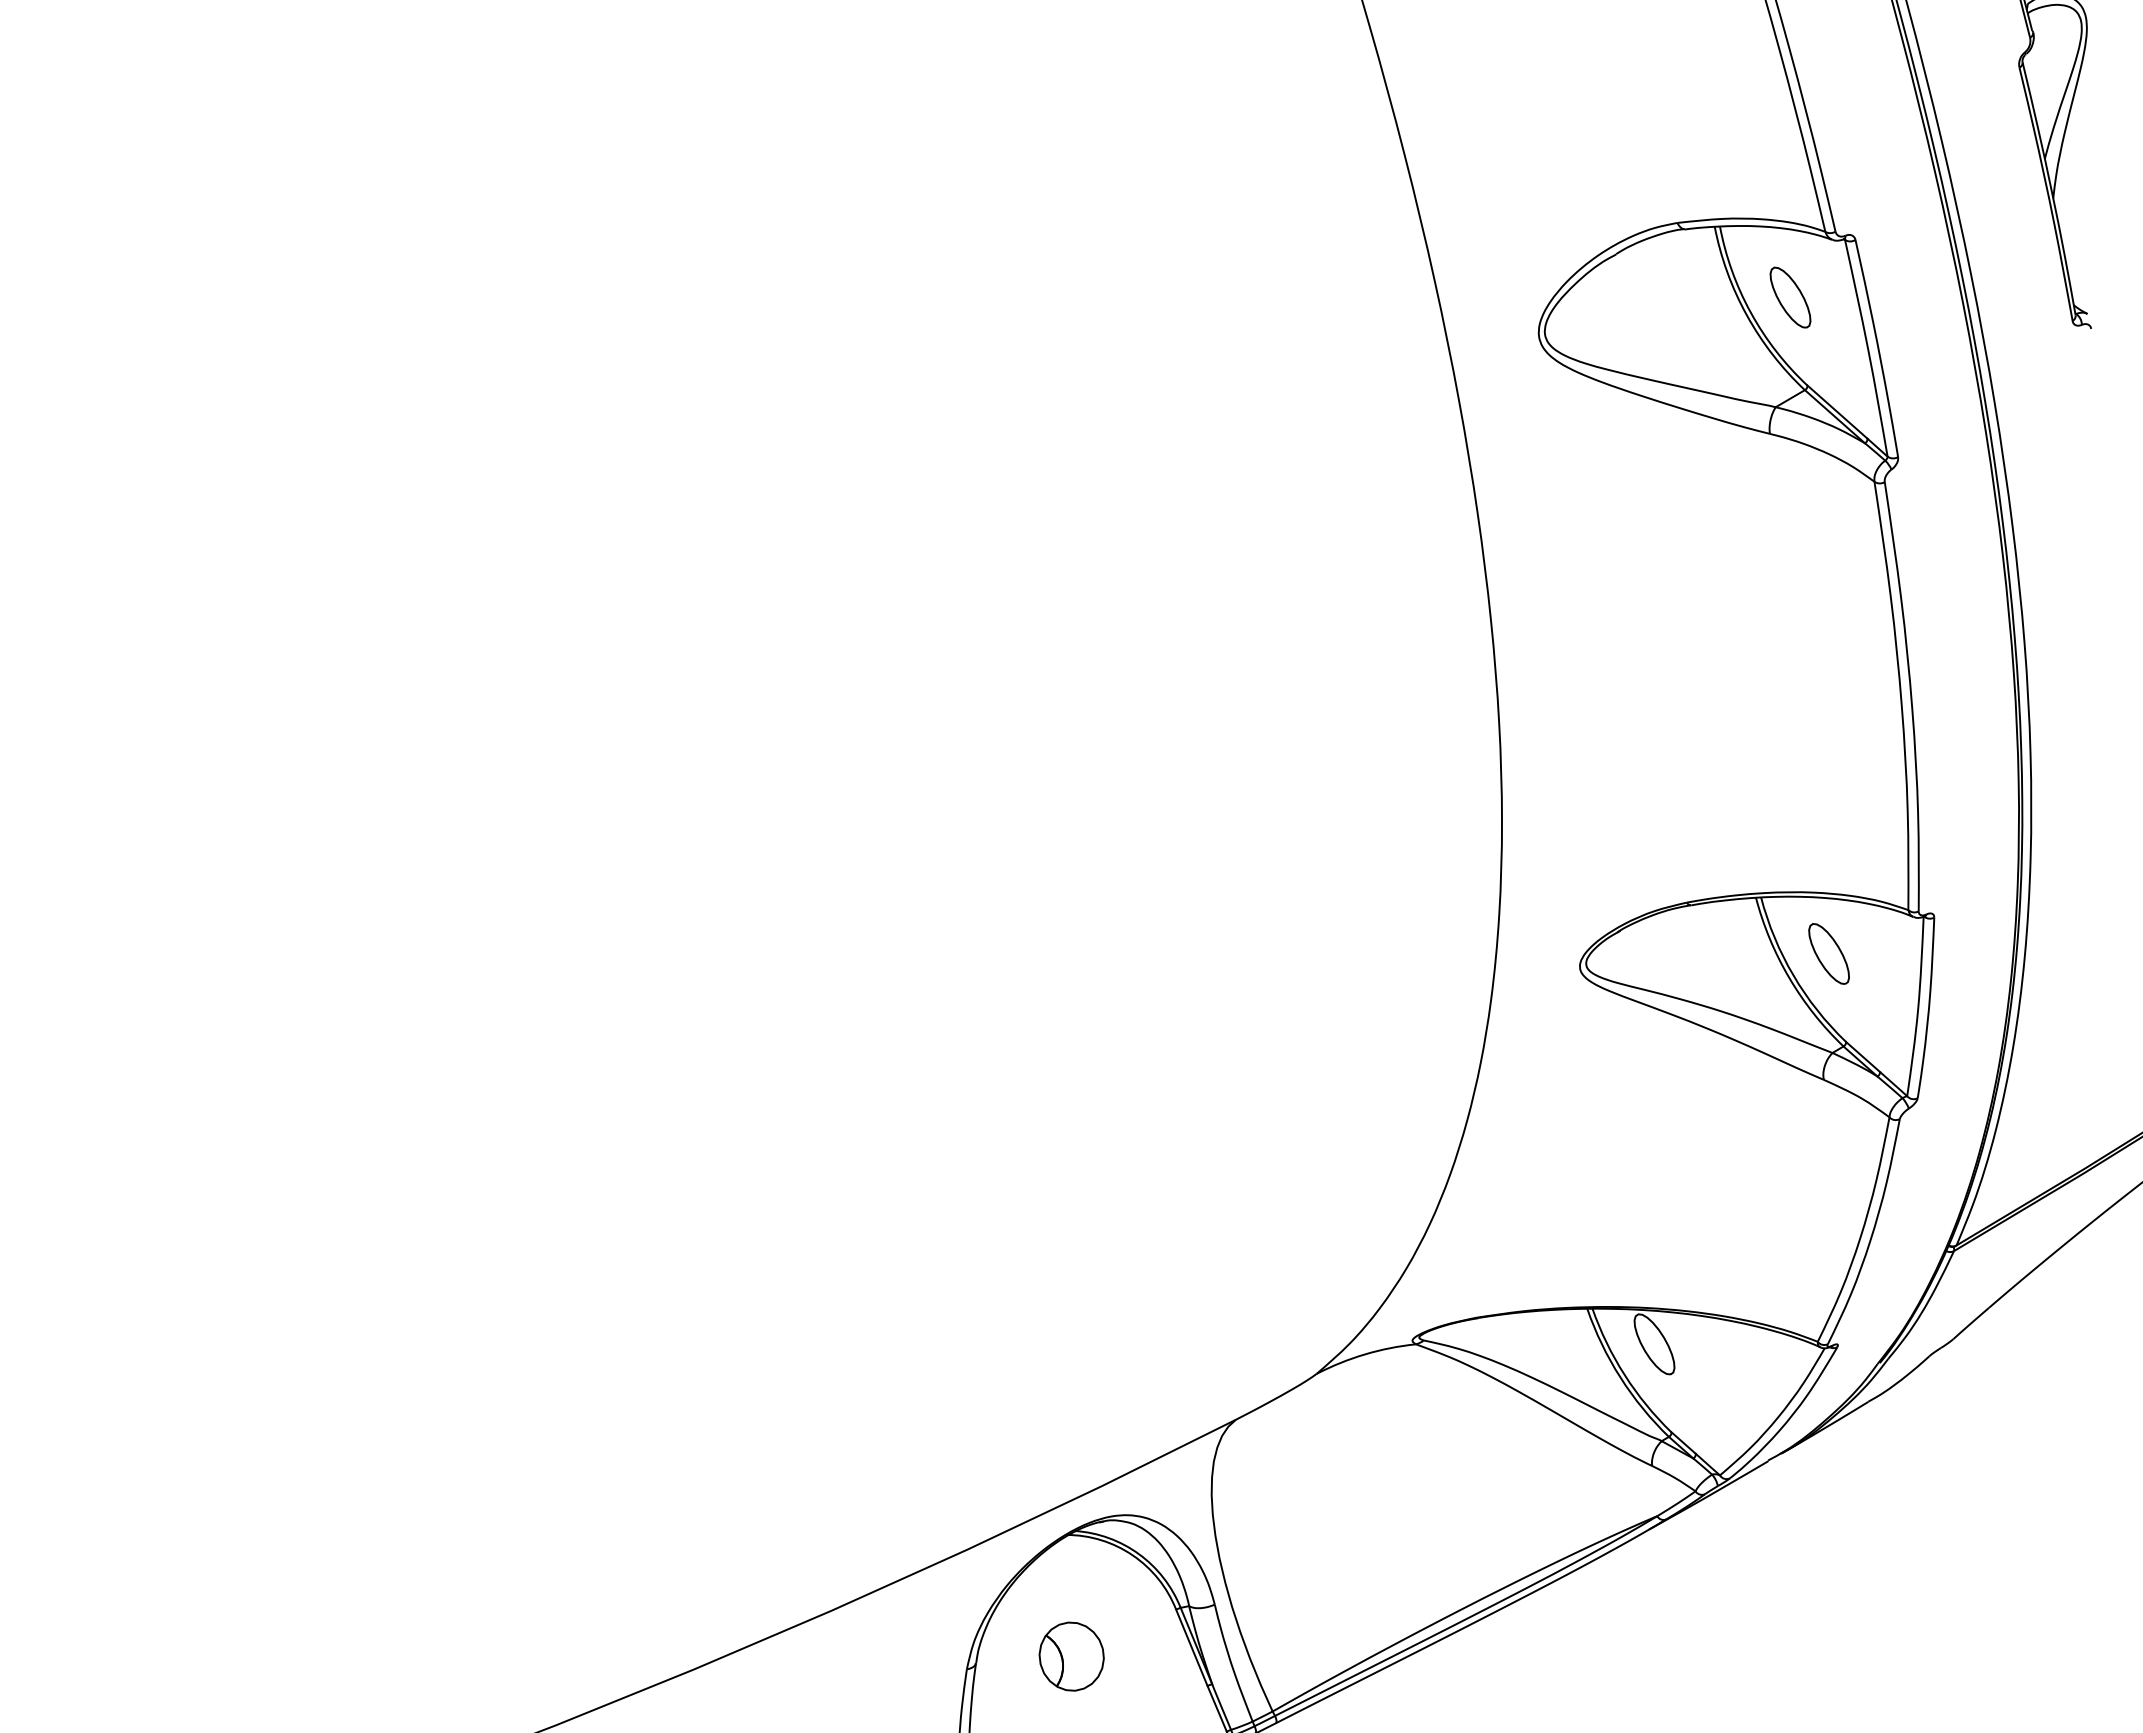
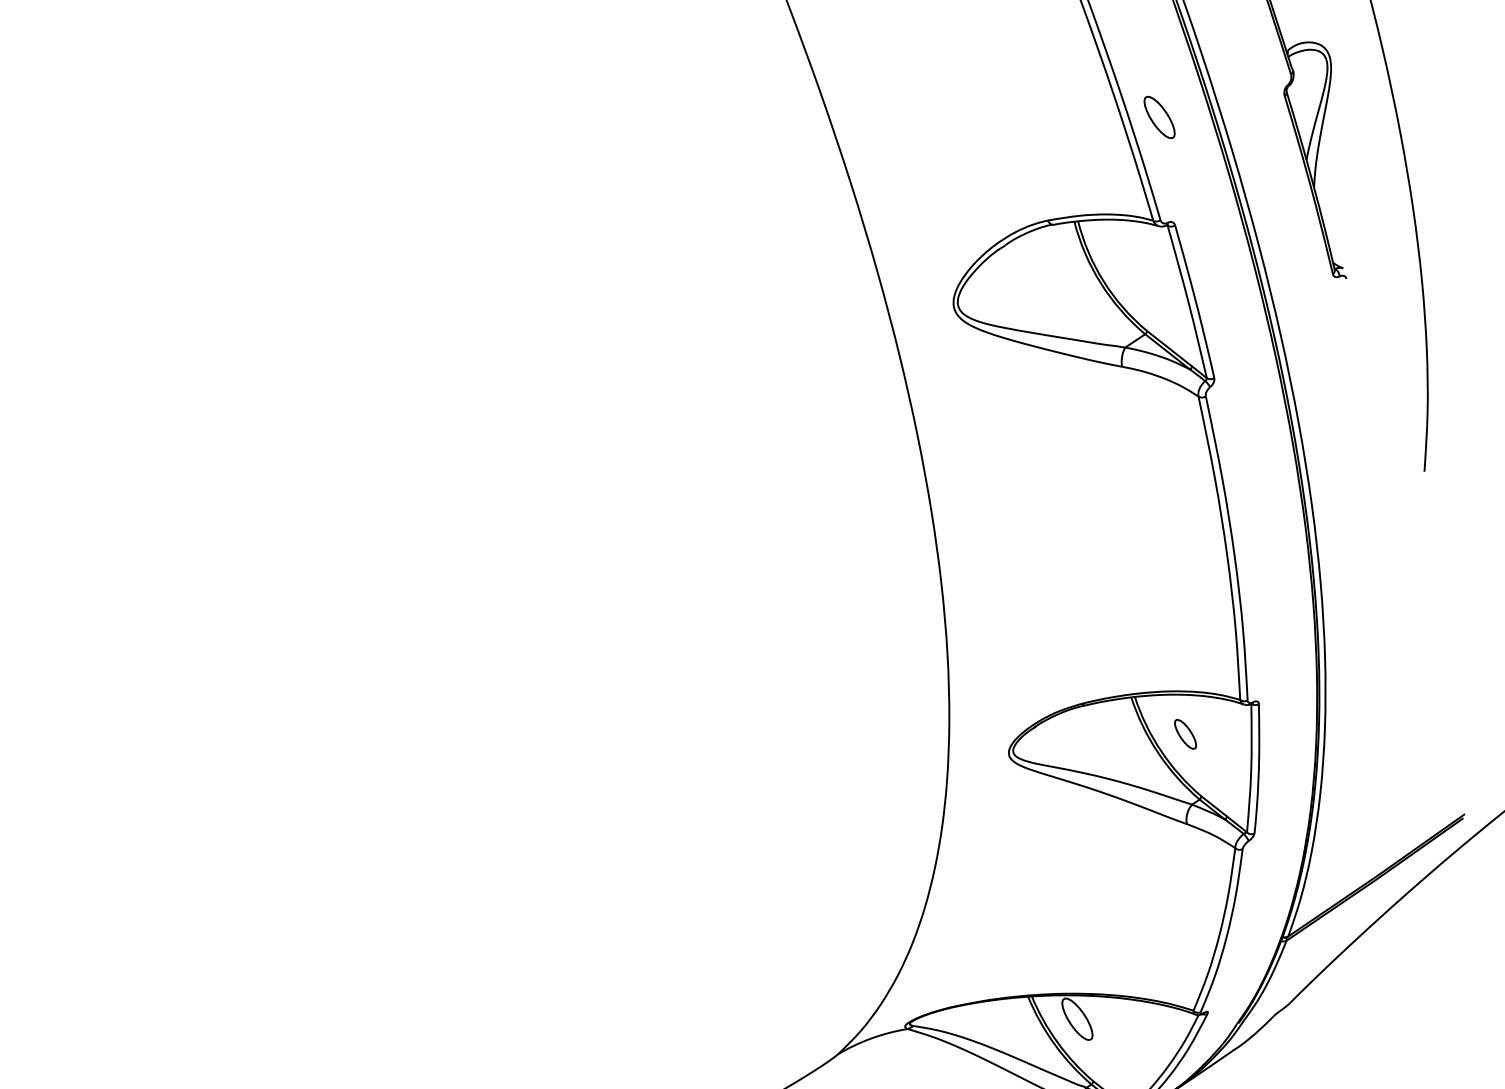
part: (1790, 297) -> (1159, 117), moved
part: (1828, 953) -> (1185, 734), size x0.7

